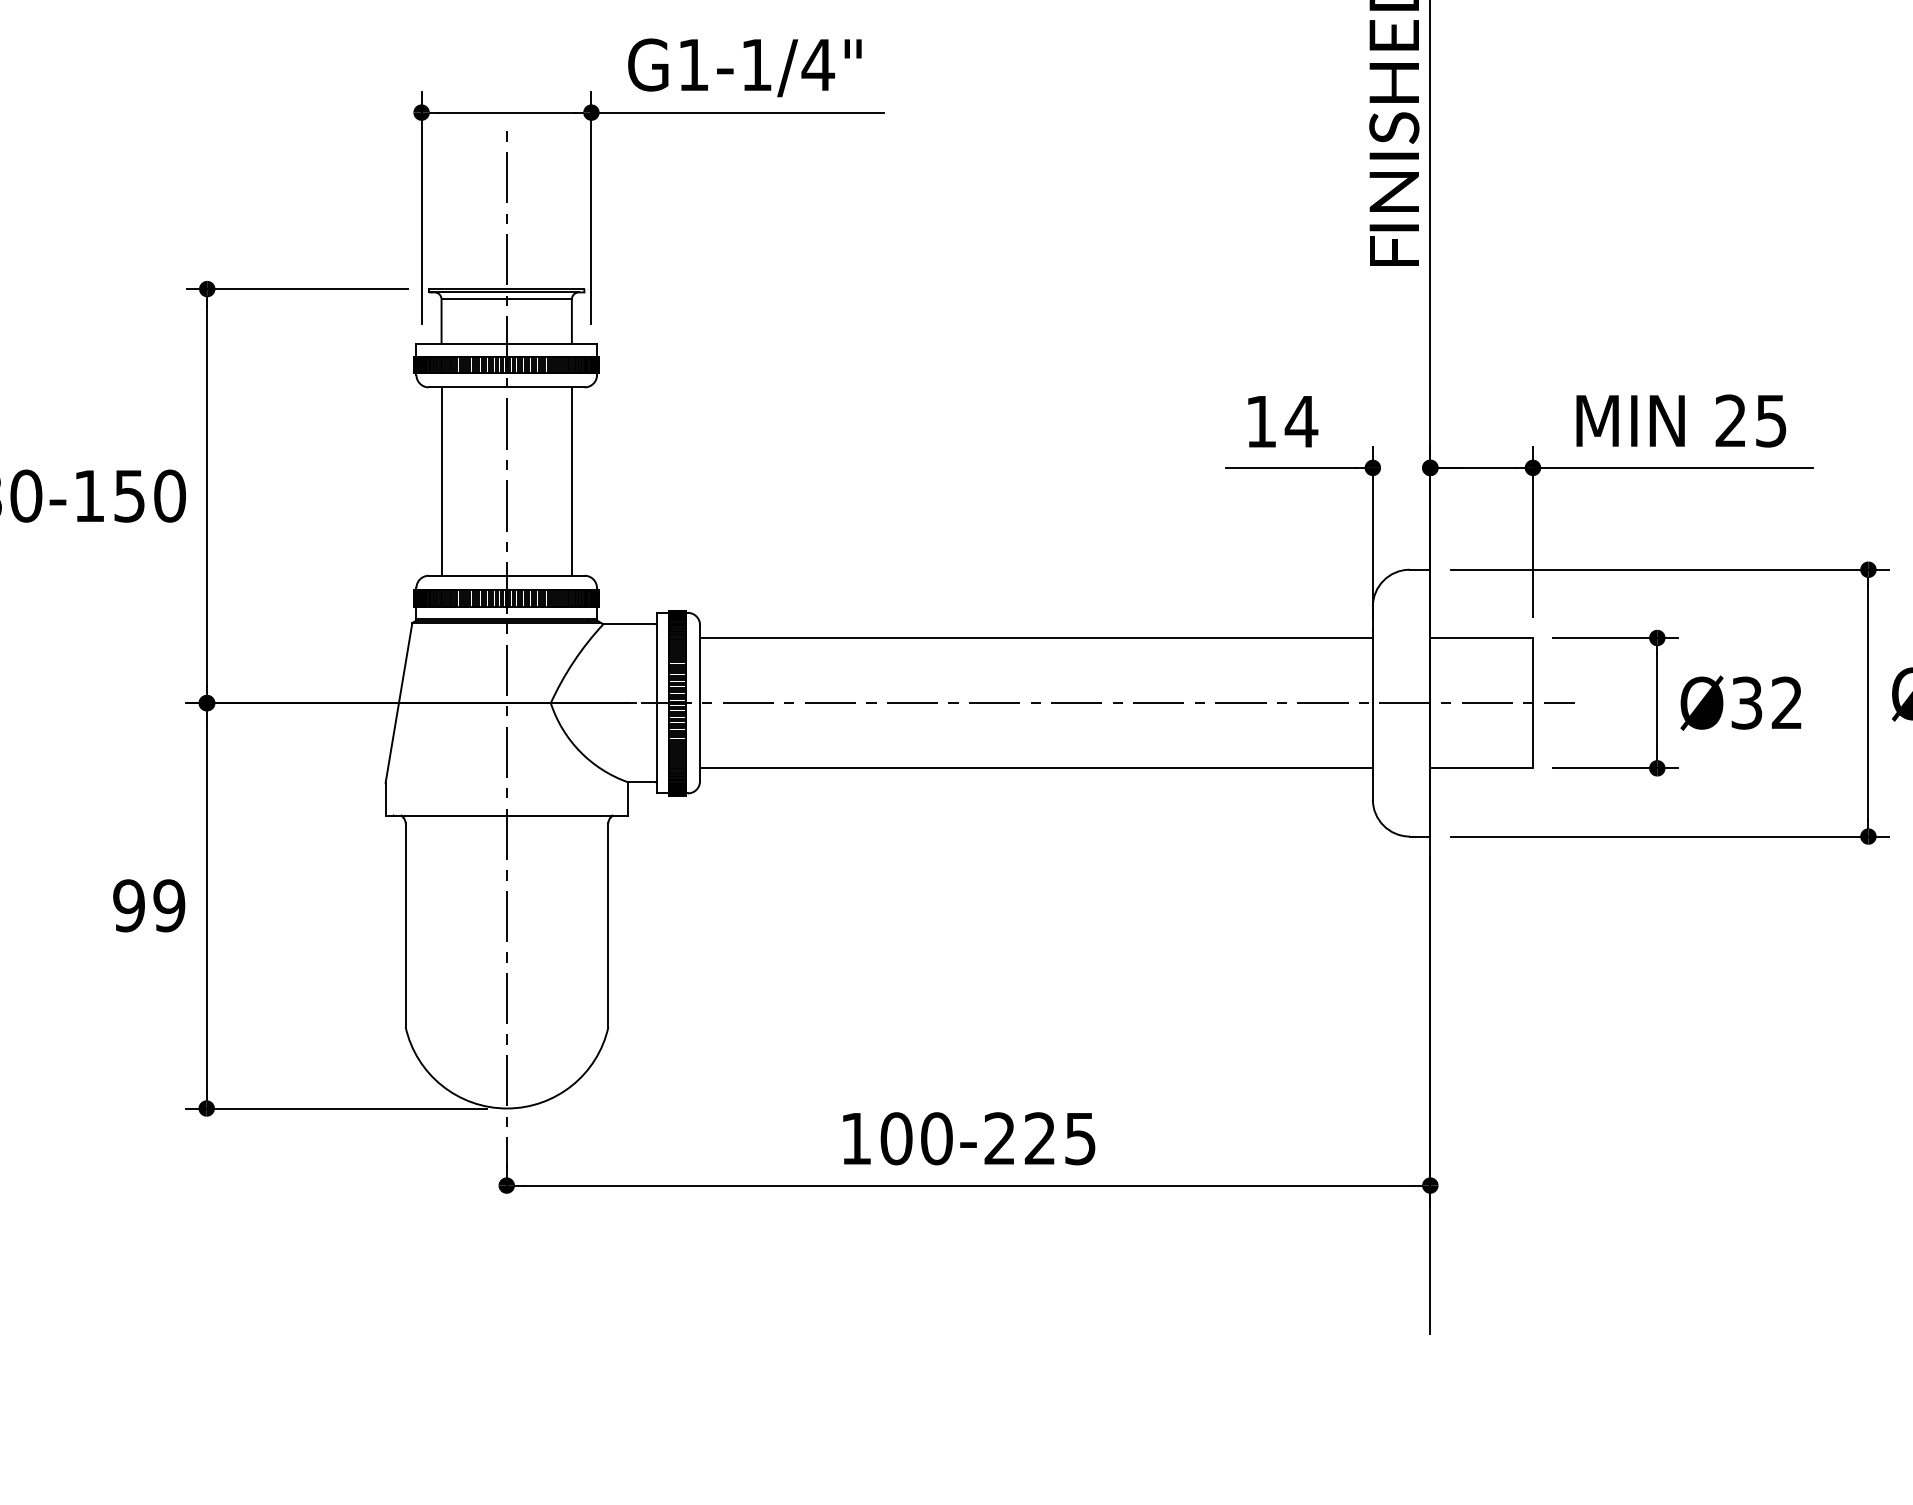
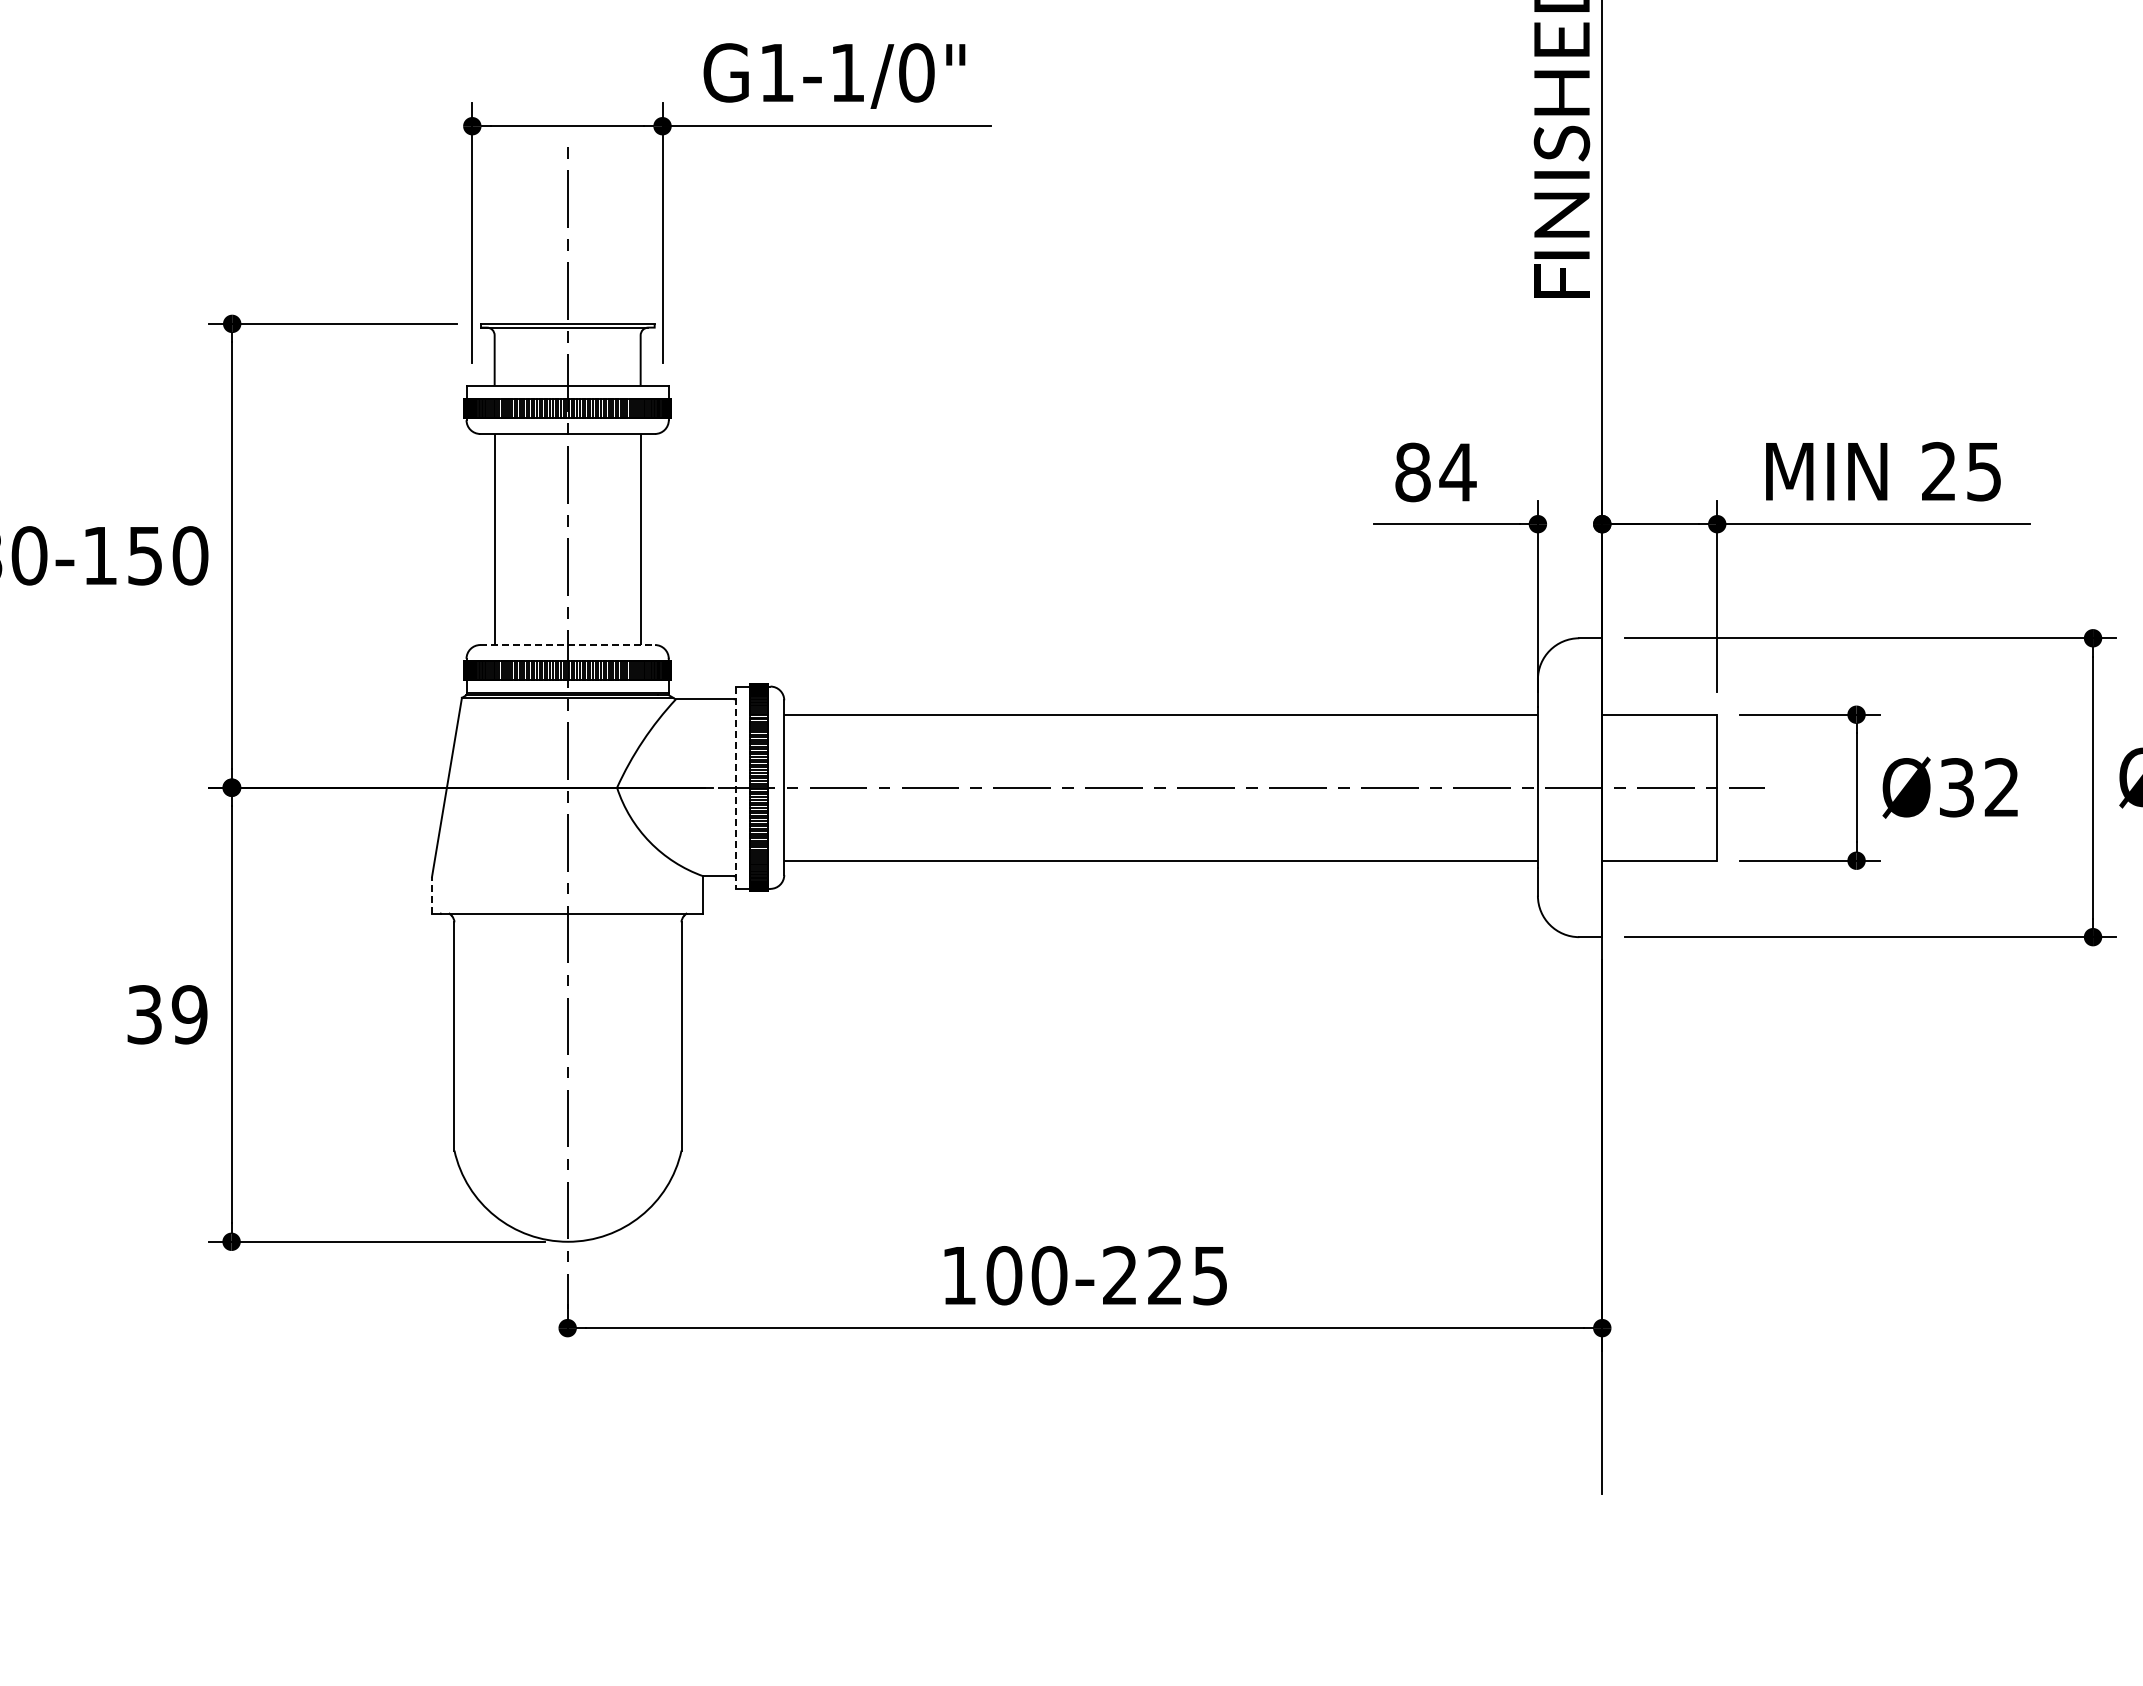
text: (818, 64) -> (916, 72), G1-1/4" -> G1-1/0"
line: (506, 299) -> (567, 335), removed
text: (1260, 421) -> (1412, 472), 14 -> 84
line: (507, 576) -> (568, 645), solid -> dashed
line: (656, 703) -> (735, 788), solid -> dashed
line: (386, 798) -> (432, 894), solid -> dashed
text: (128, 905) -> (144, 1014), 99 -> 39

